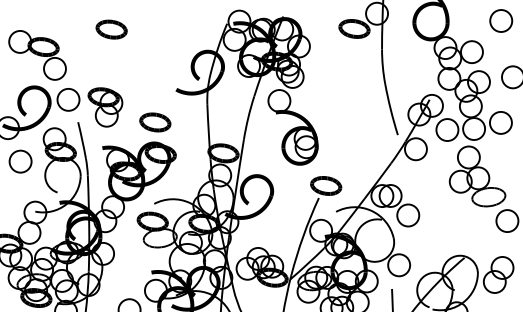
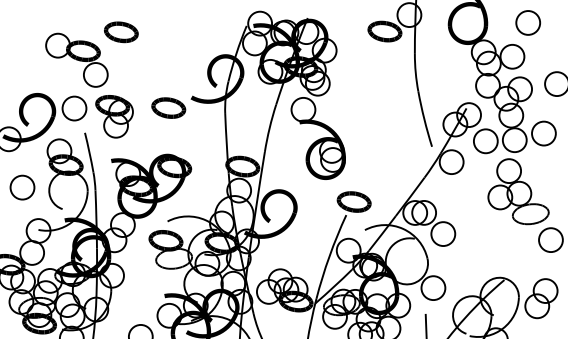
circle: (500, 20) -> (527, 22), moved
part: (37, 54) -> (76, 59), moved
part: (155, 121) -> (168, 107), moved
circle: (20, 161) -> (22, 187), moved

